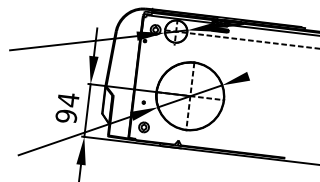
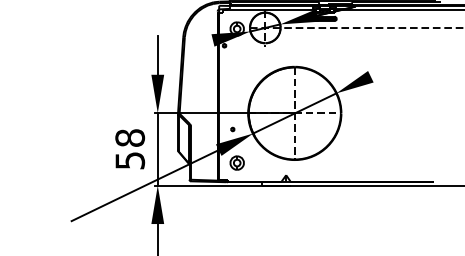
line: (73, 43) -> (127, 60), removed
text: (67, 107) -> (130, 148), 94 -> 58

